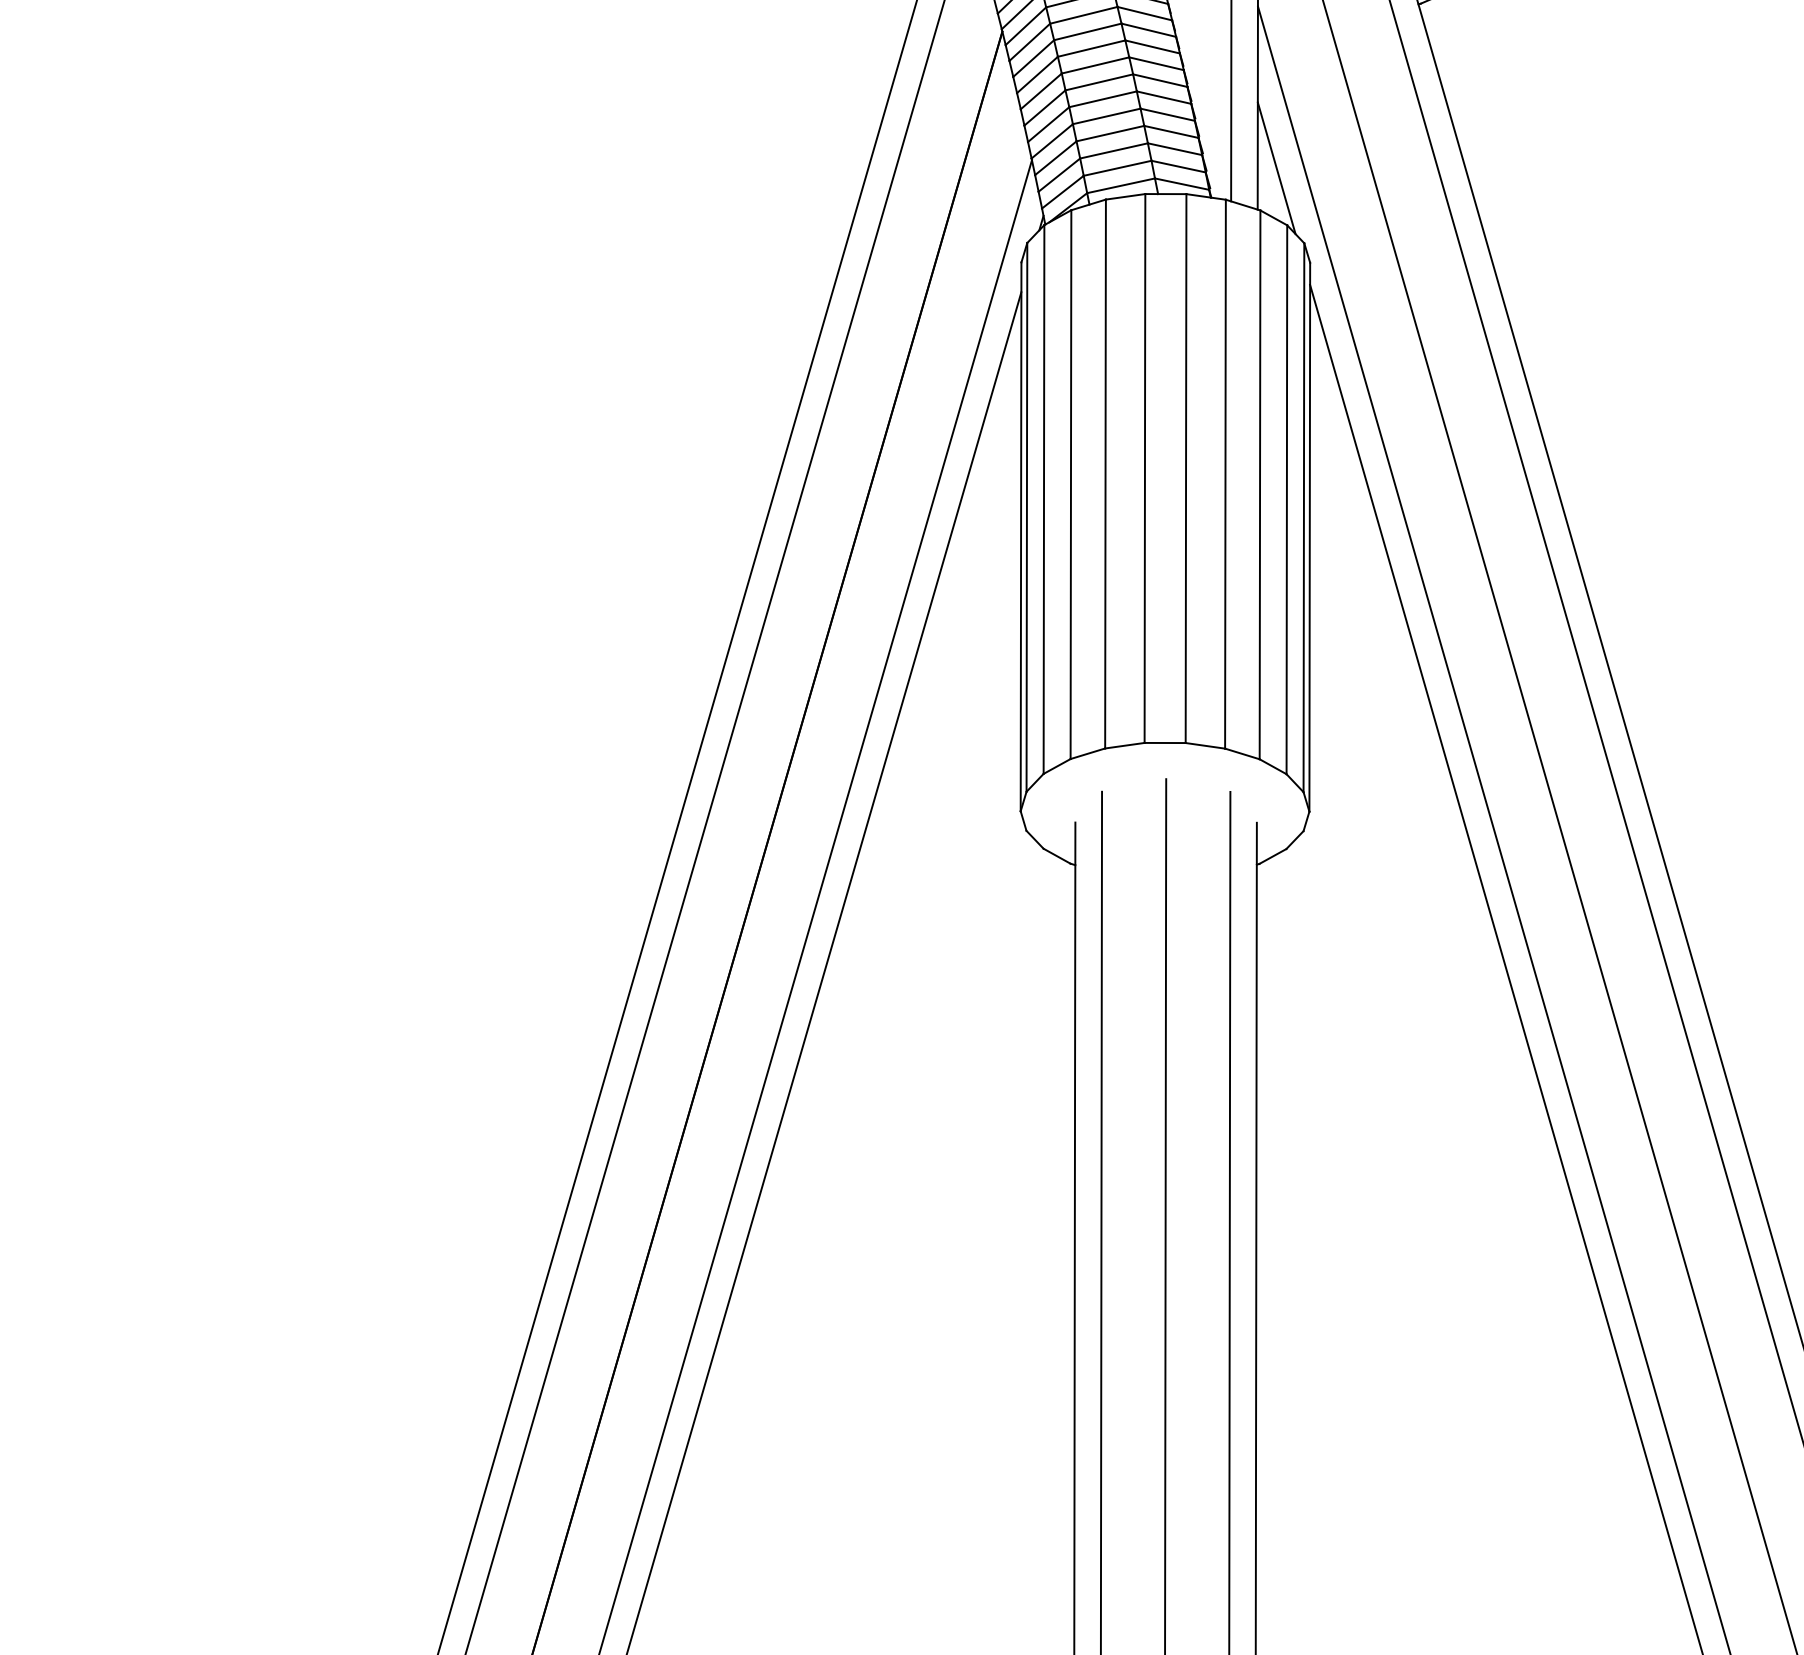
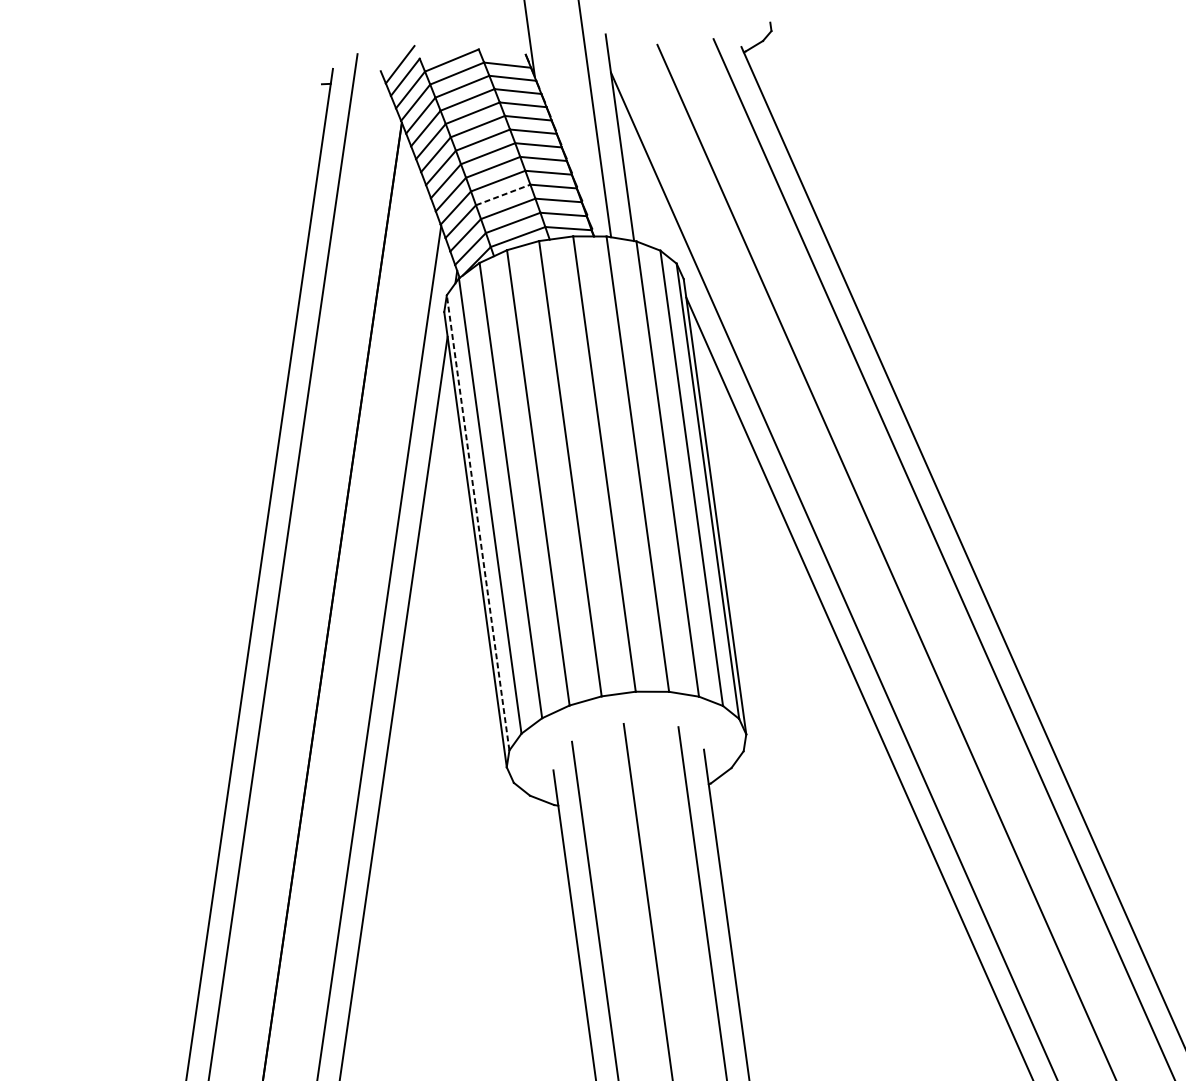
line: (1110, 133) -> (503, 194), solid -> dashed
line: (1276, 168) -> (644, 204), removed
line: (1026, 516) -> (477, 522), solid -> dashed

